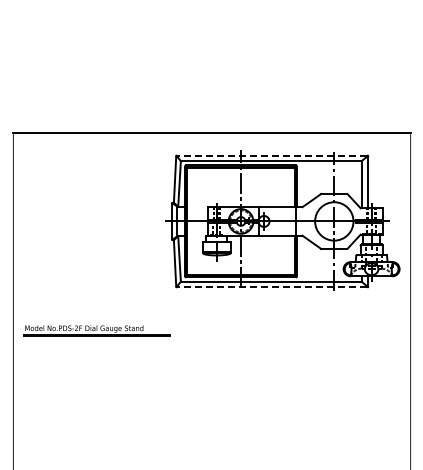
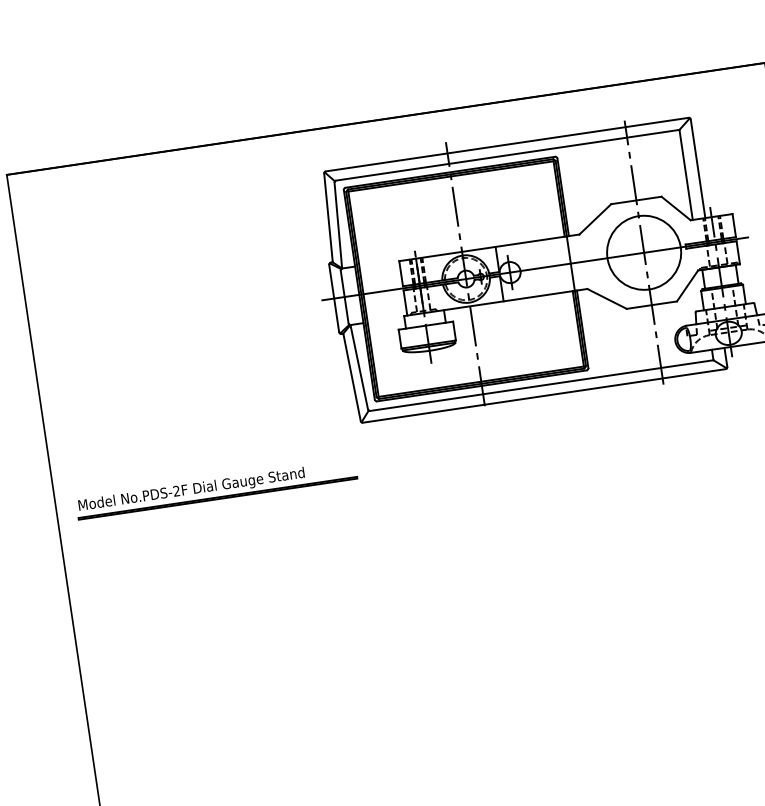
line: (272, 155) -> (507, 144), dashed -> solid
line: (272, 287) -> (544, 396), dashed -> solid
part: (96, 330) -> (215, 489), moved

